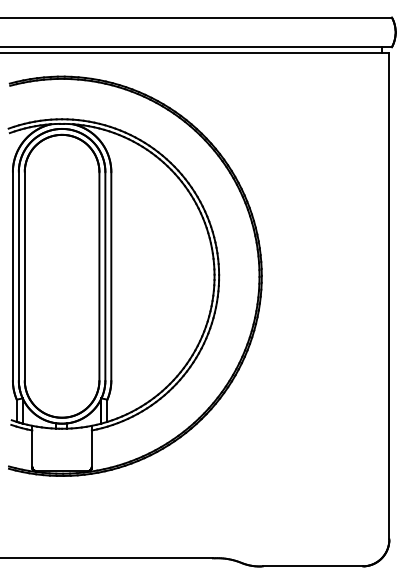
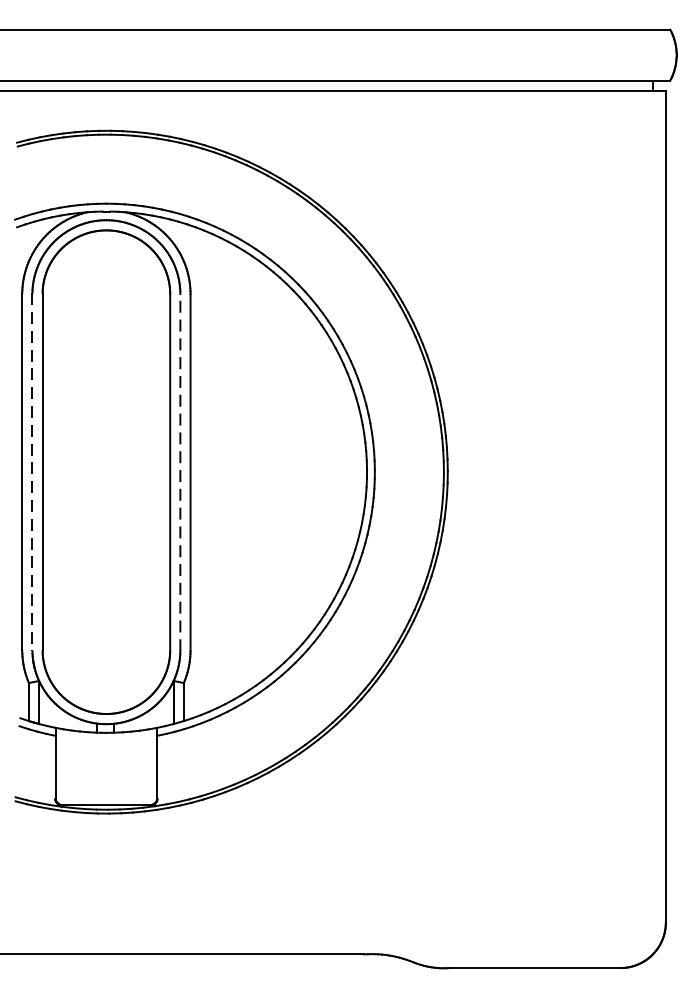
line: (18, 276) -> (31, 472), solid -> dashed
line: (105, 276) -> (180, 472), solid -> dashed

